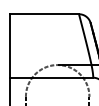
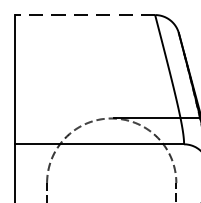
line: (44, 14) -> (84, 15), solid -> dashed

